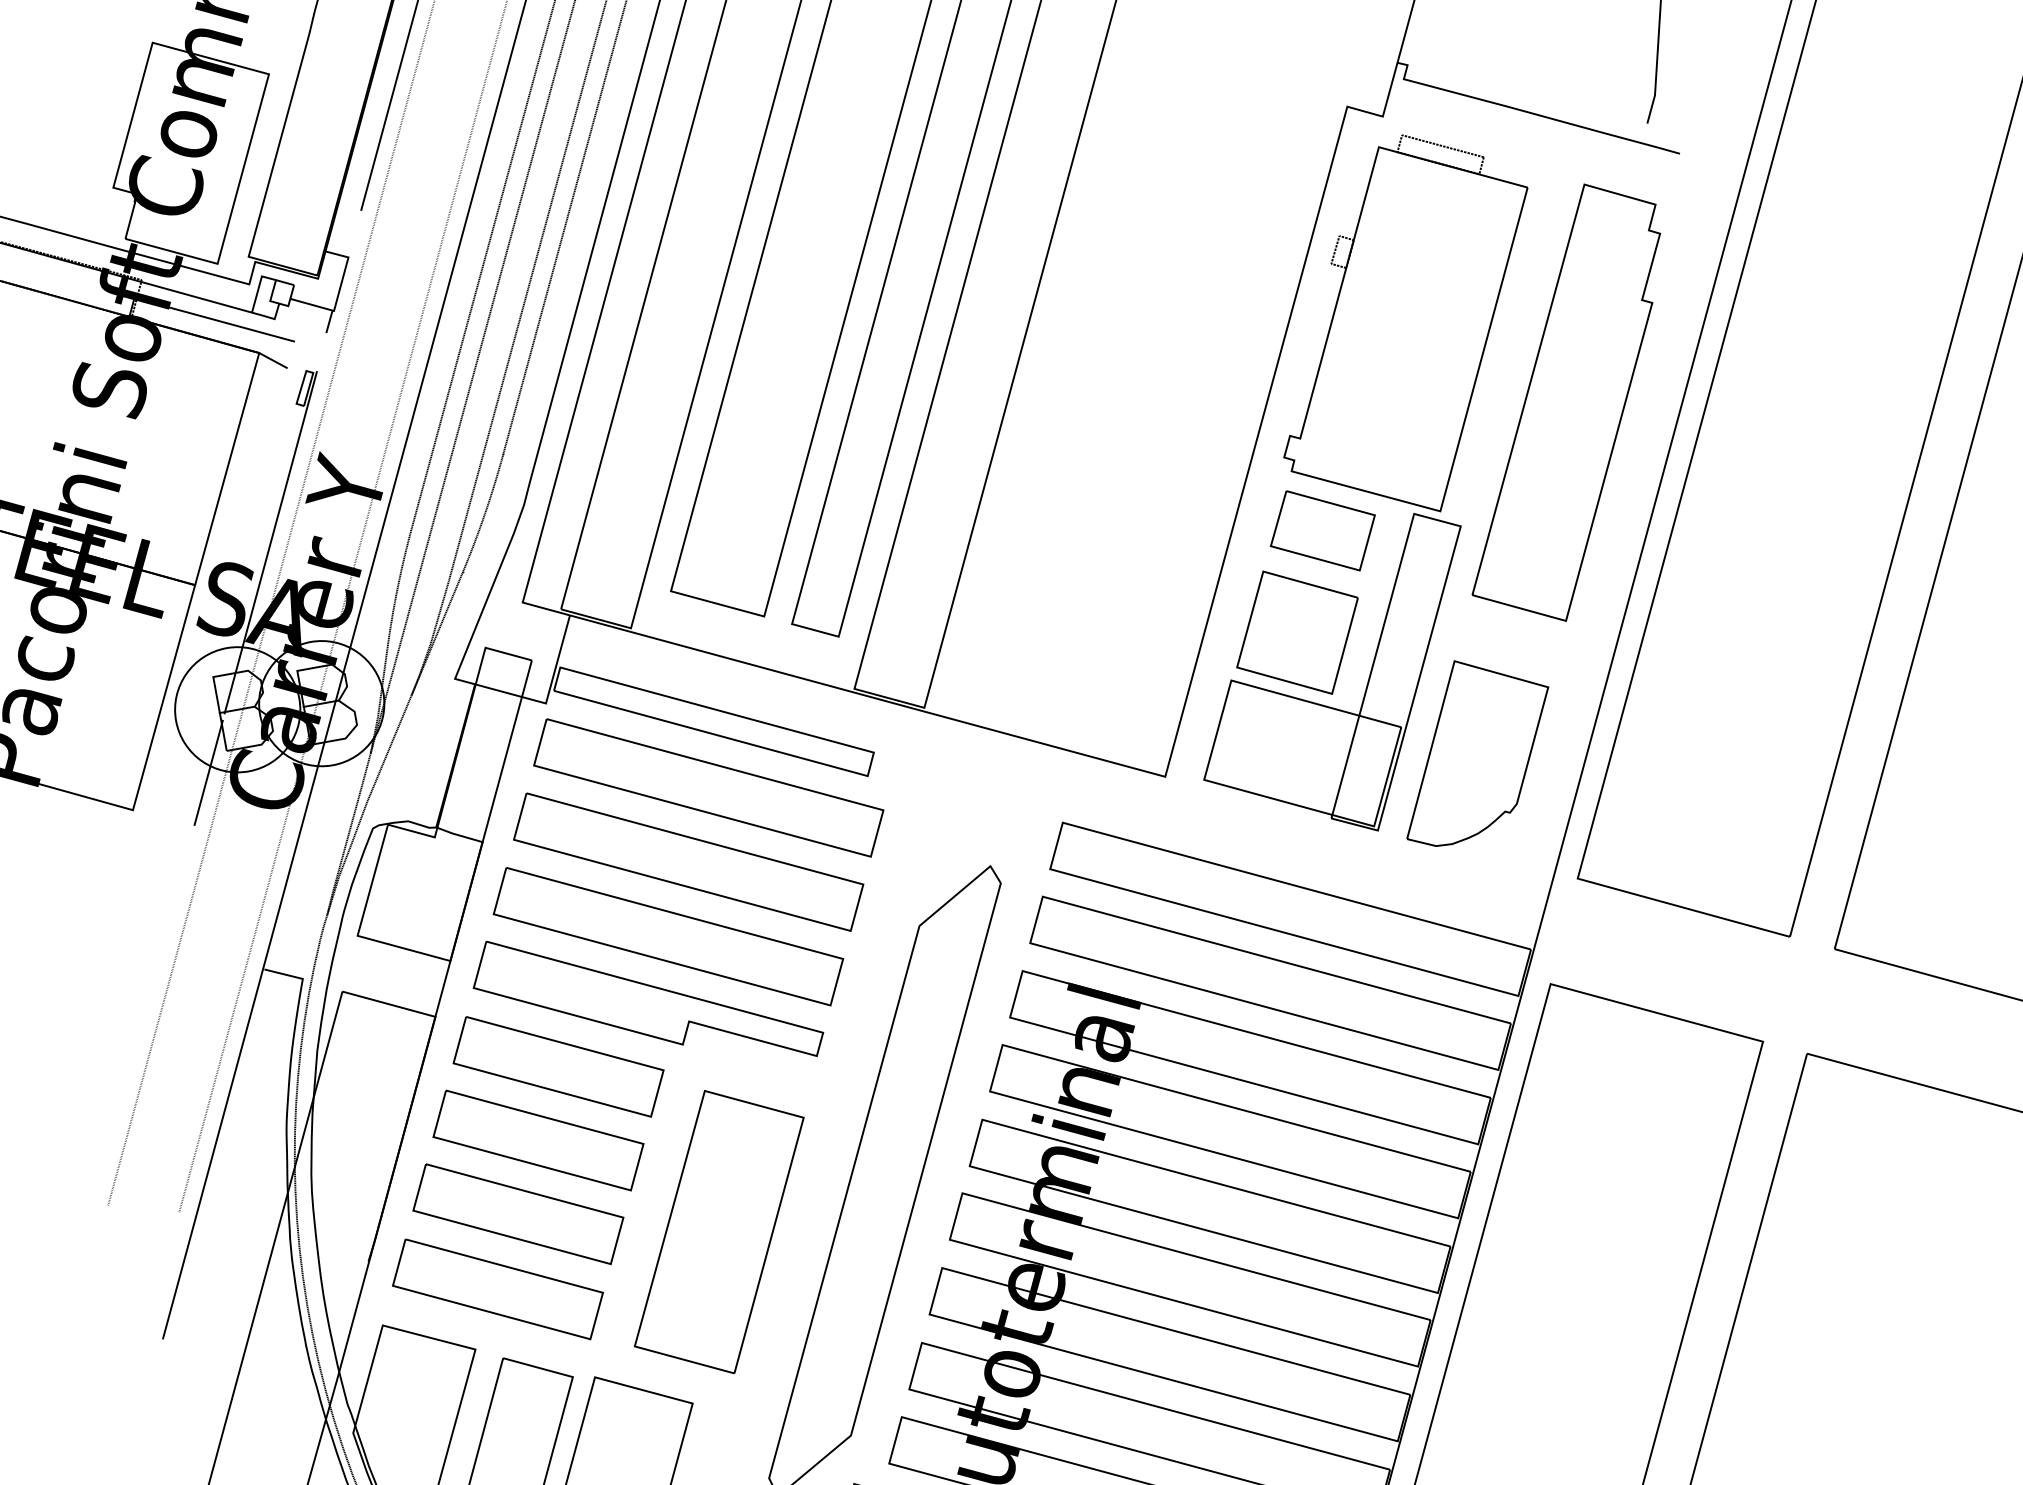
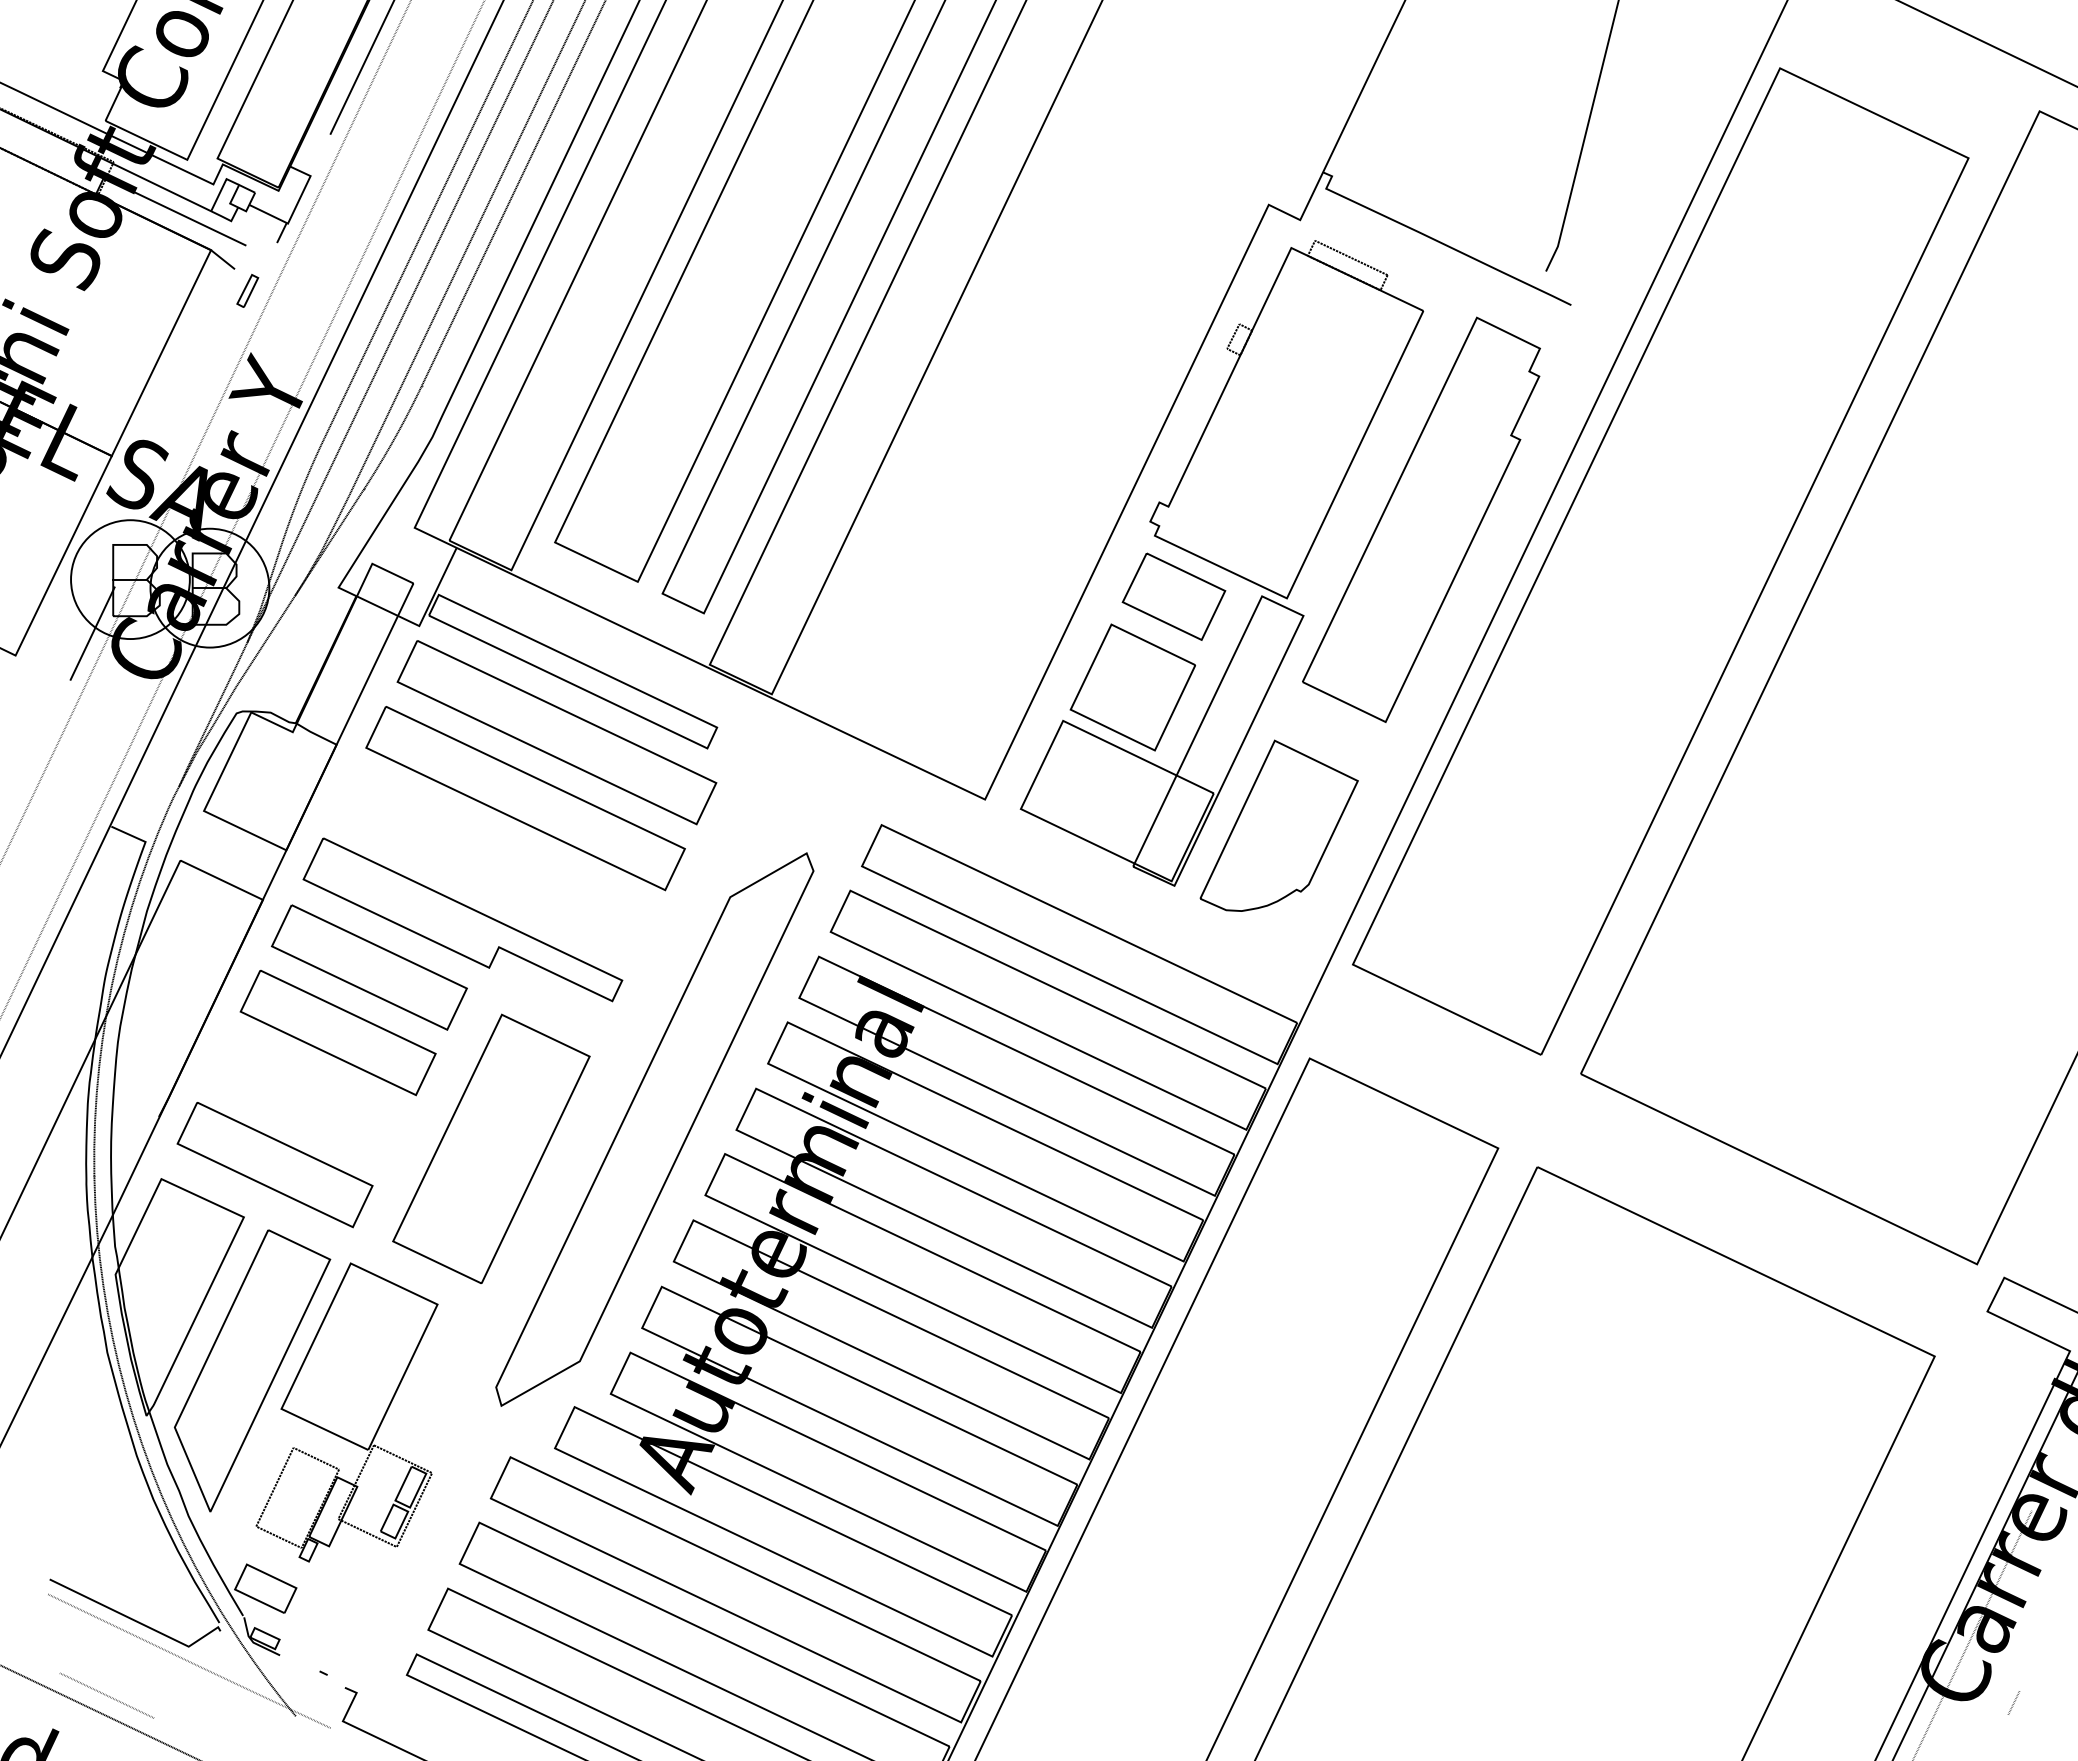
line: (270, 541) -> (189, 428), removed
part: (667, 936) -> (493, 864), removed
part: (518, 1214) -> (306, 1098), removed

